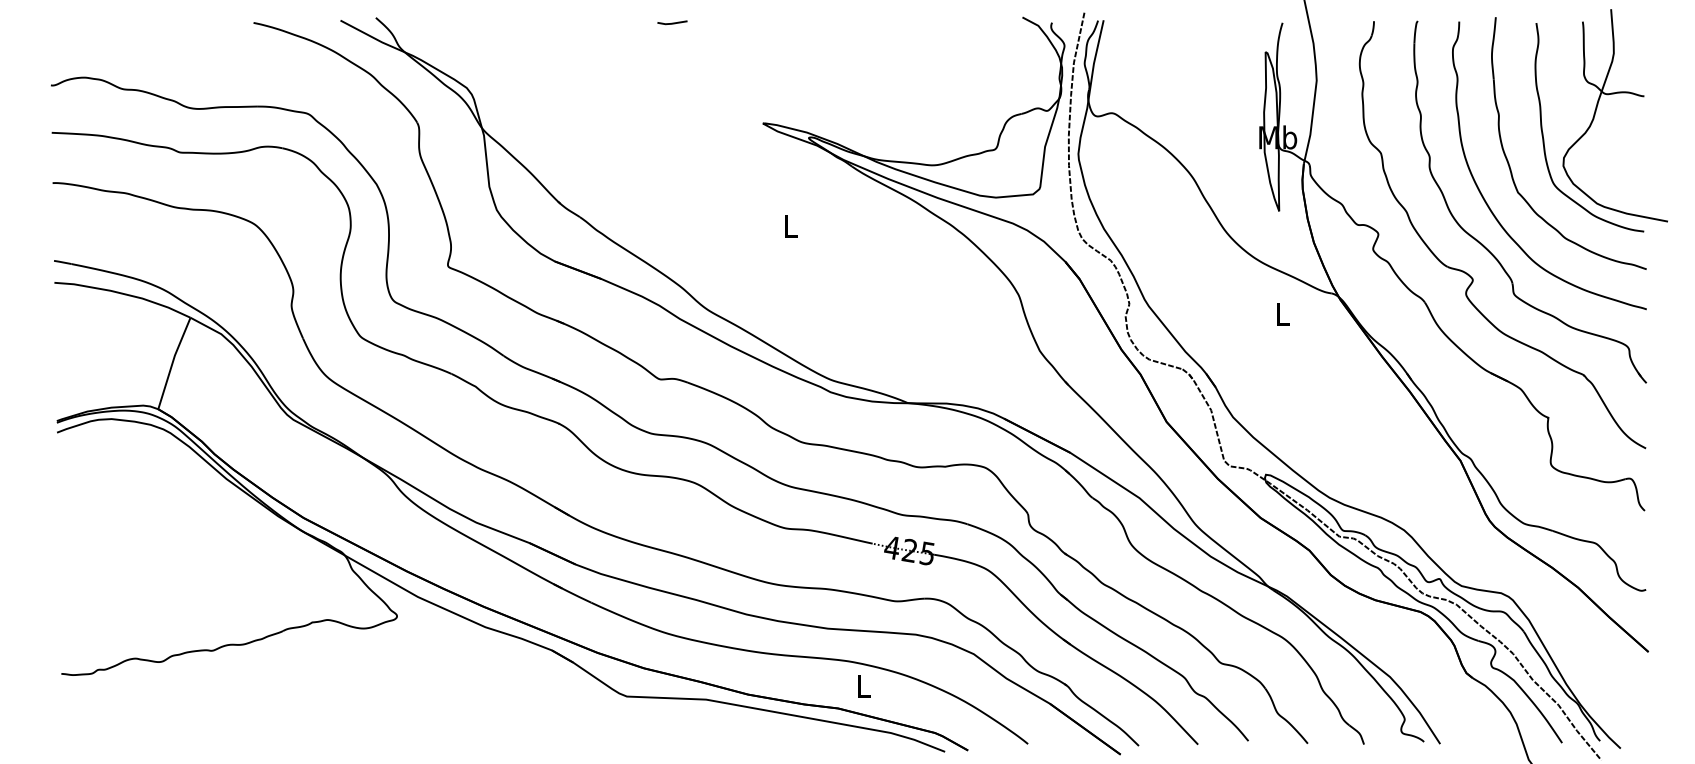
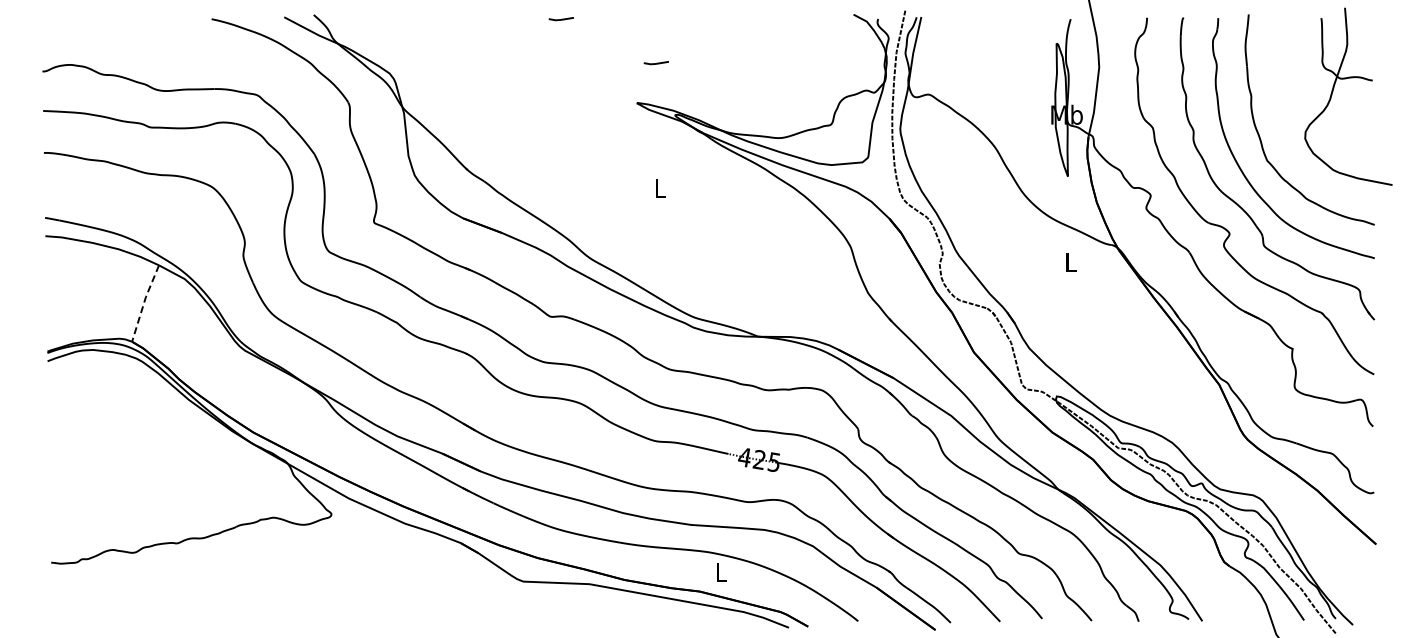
line: (785, 75) -> (655, 63), added
curve: (1543, 129) -> (1288, 108), removed
line: (173, 362) -> (144, 302), solid -> dashed

